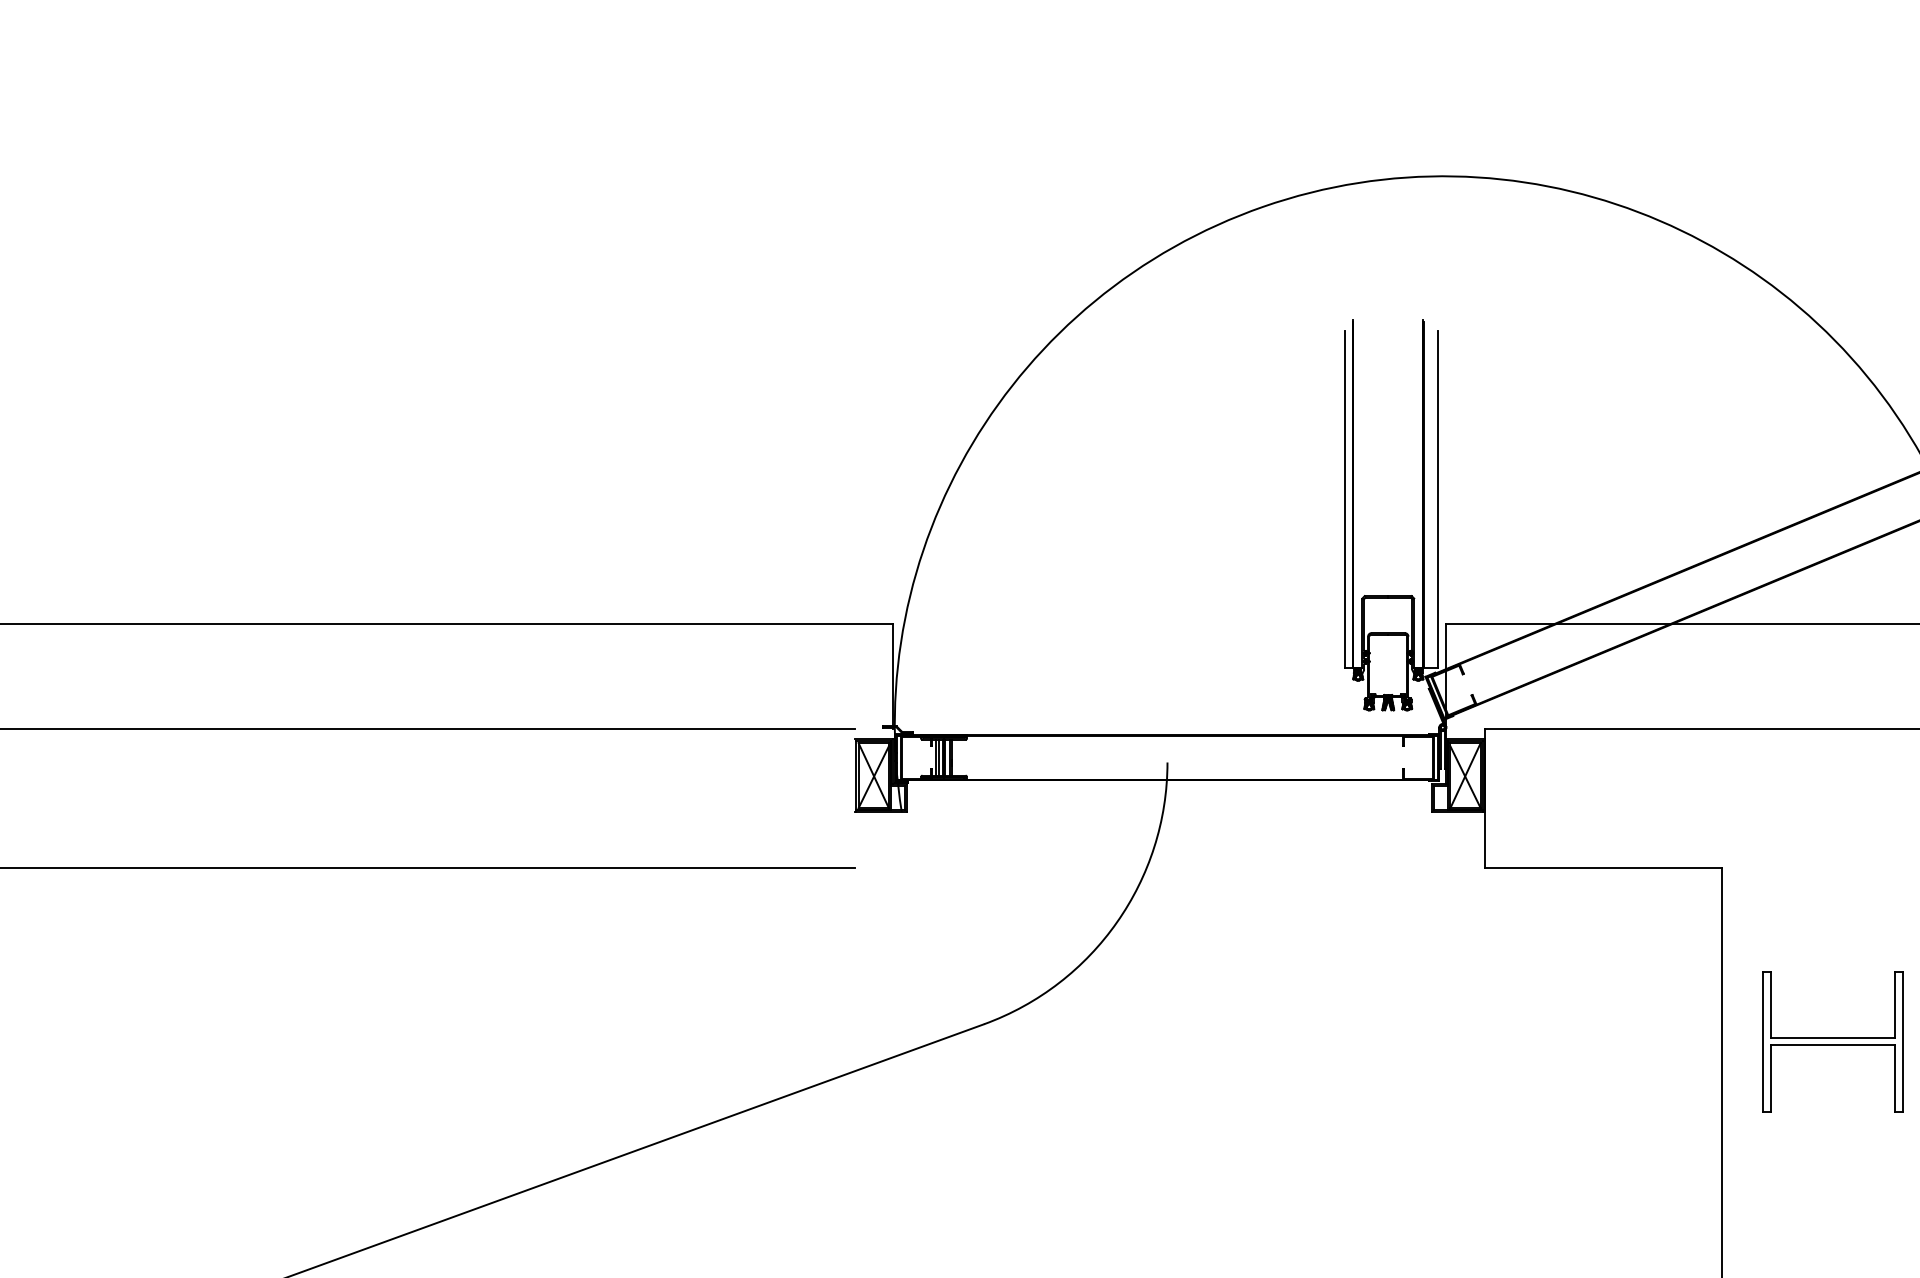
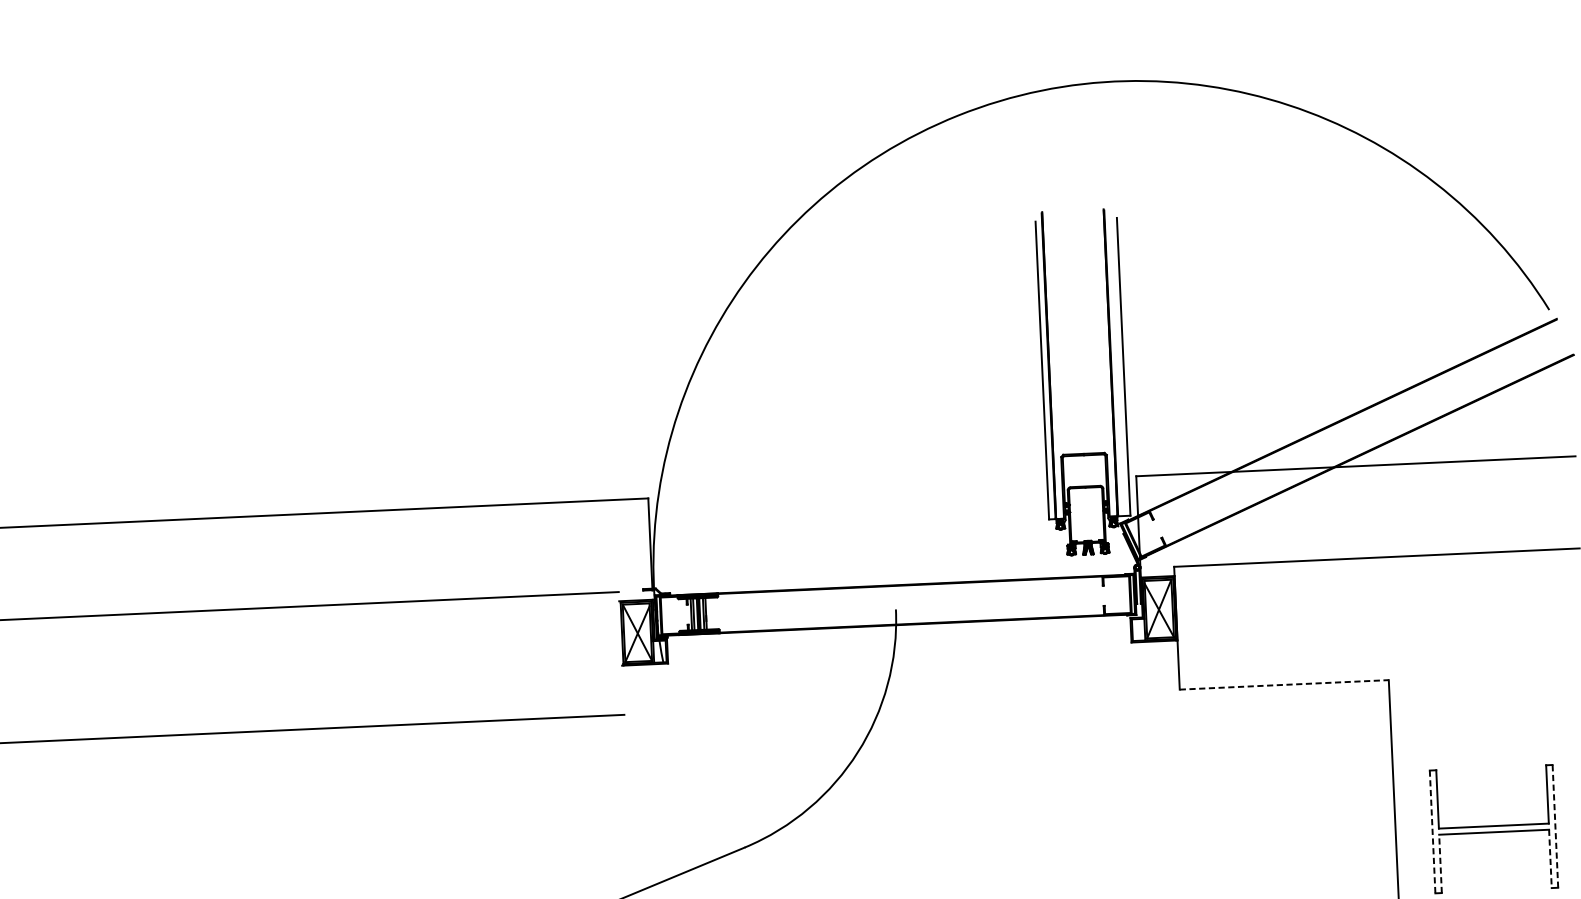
line: (1603, 867) -> (1284, 684), solid -> dashed
line: (1763, 1041) -> (1432, 831), solid -> dashed
line: (1902, 1041) -> (1555, 826), solid -> dashed
line: (1770, 1077) -> (1440, 863), solid -> dashed
line: (1895, 1078) -> (1550, 858), solid -> dashed

